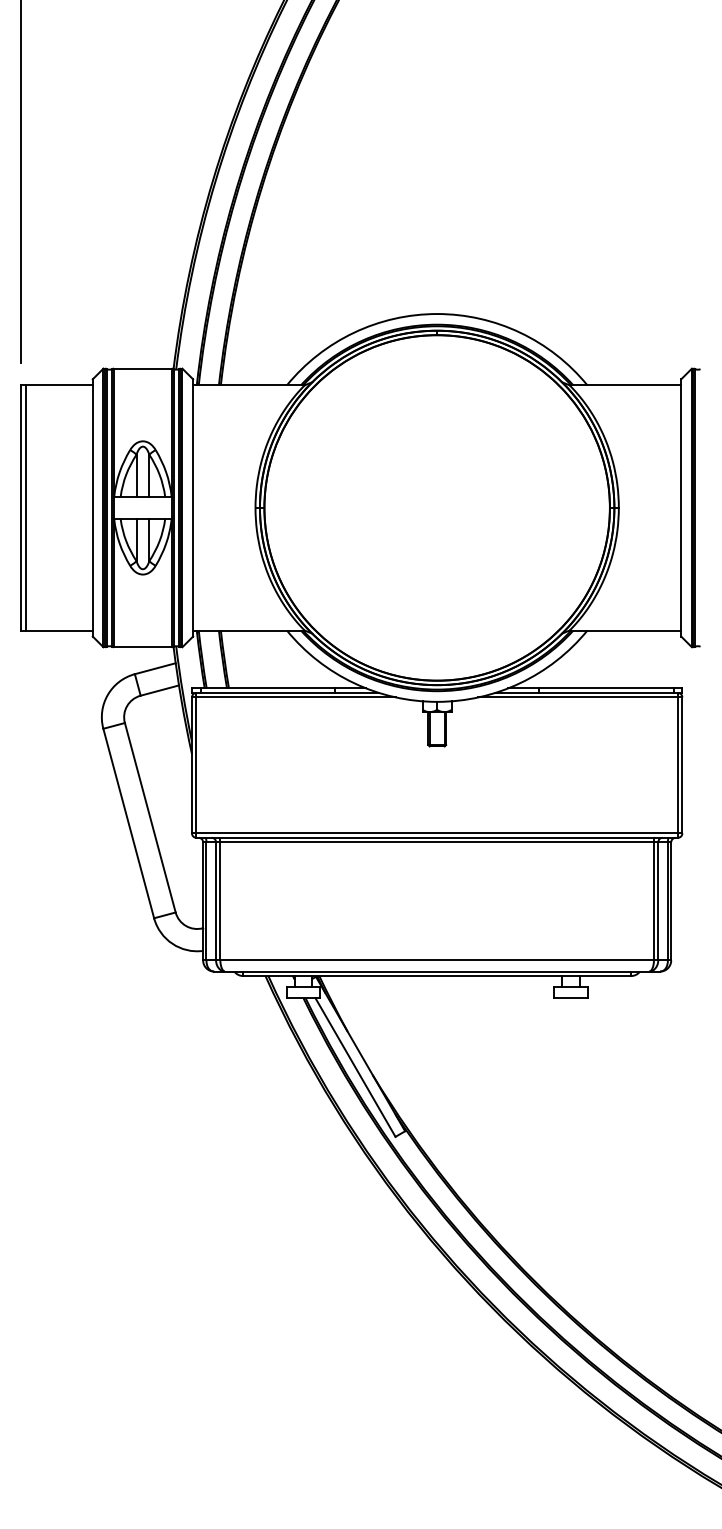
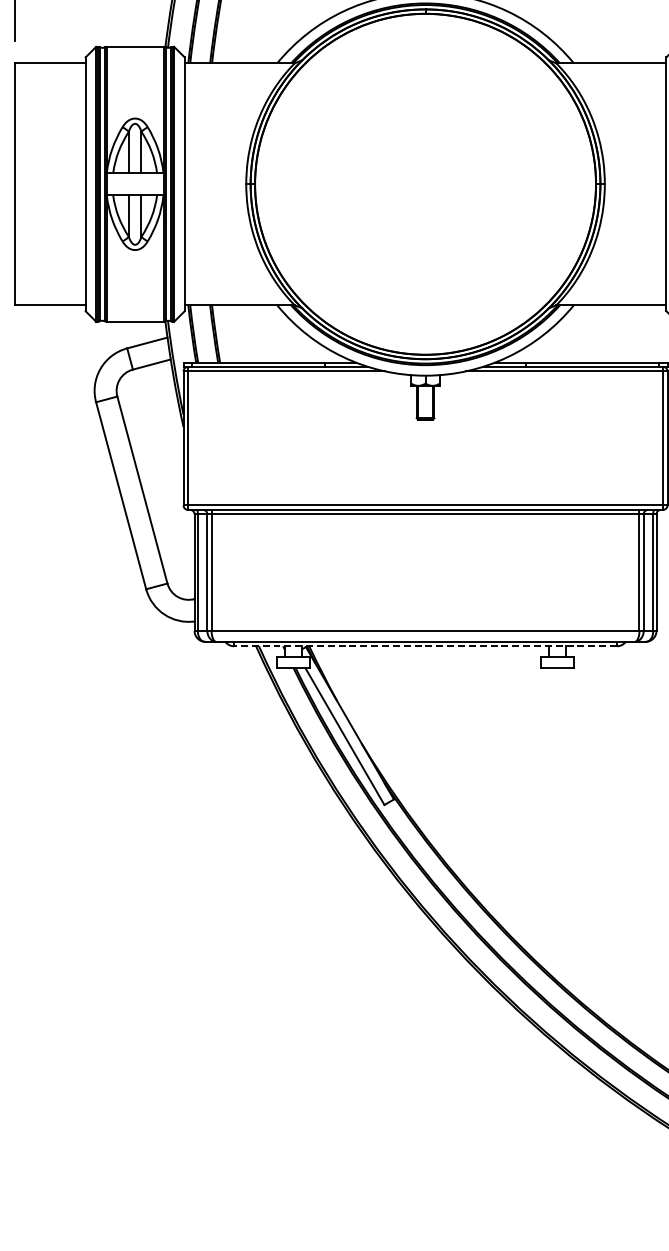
line: (25, 507) -> (19, 183), removed
line: (437, 976) -> (425, 646), solid -> dashed

